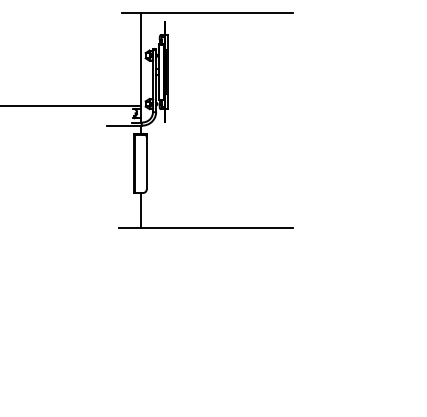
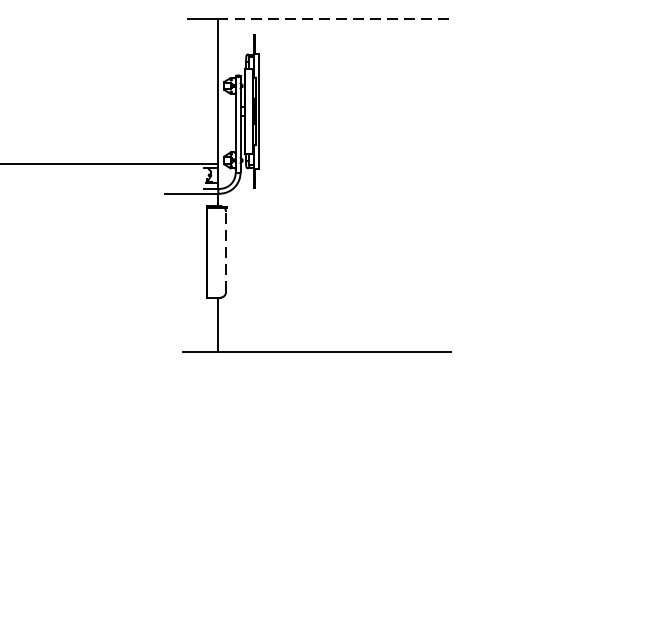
line: (216, 12) -> (333, 19), solid -> dashed
line: (146, 163) -> (225, 252), solid -> dashed

